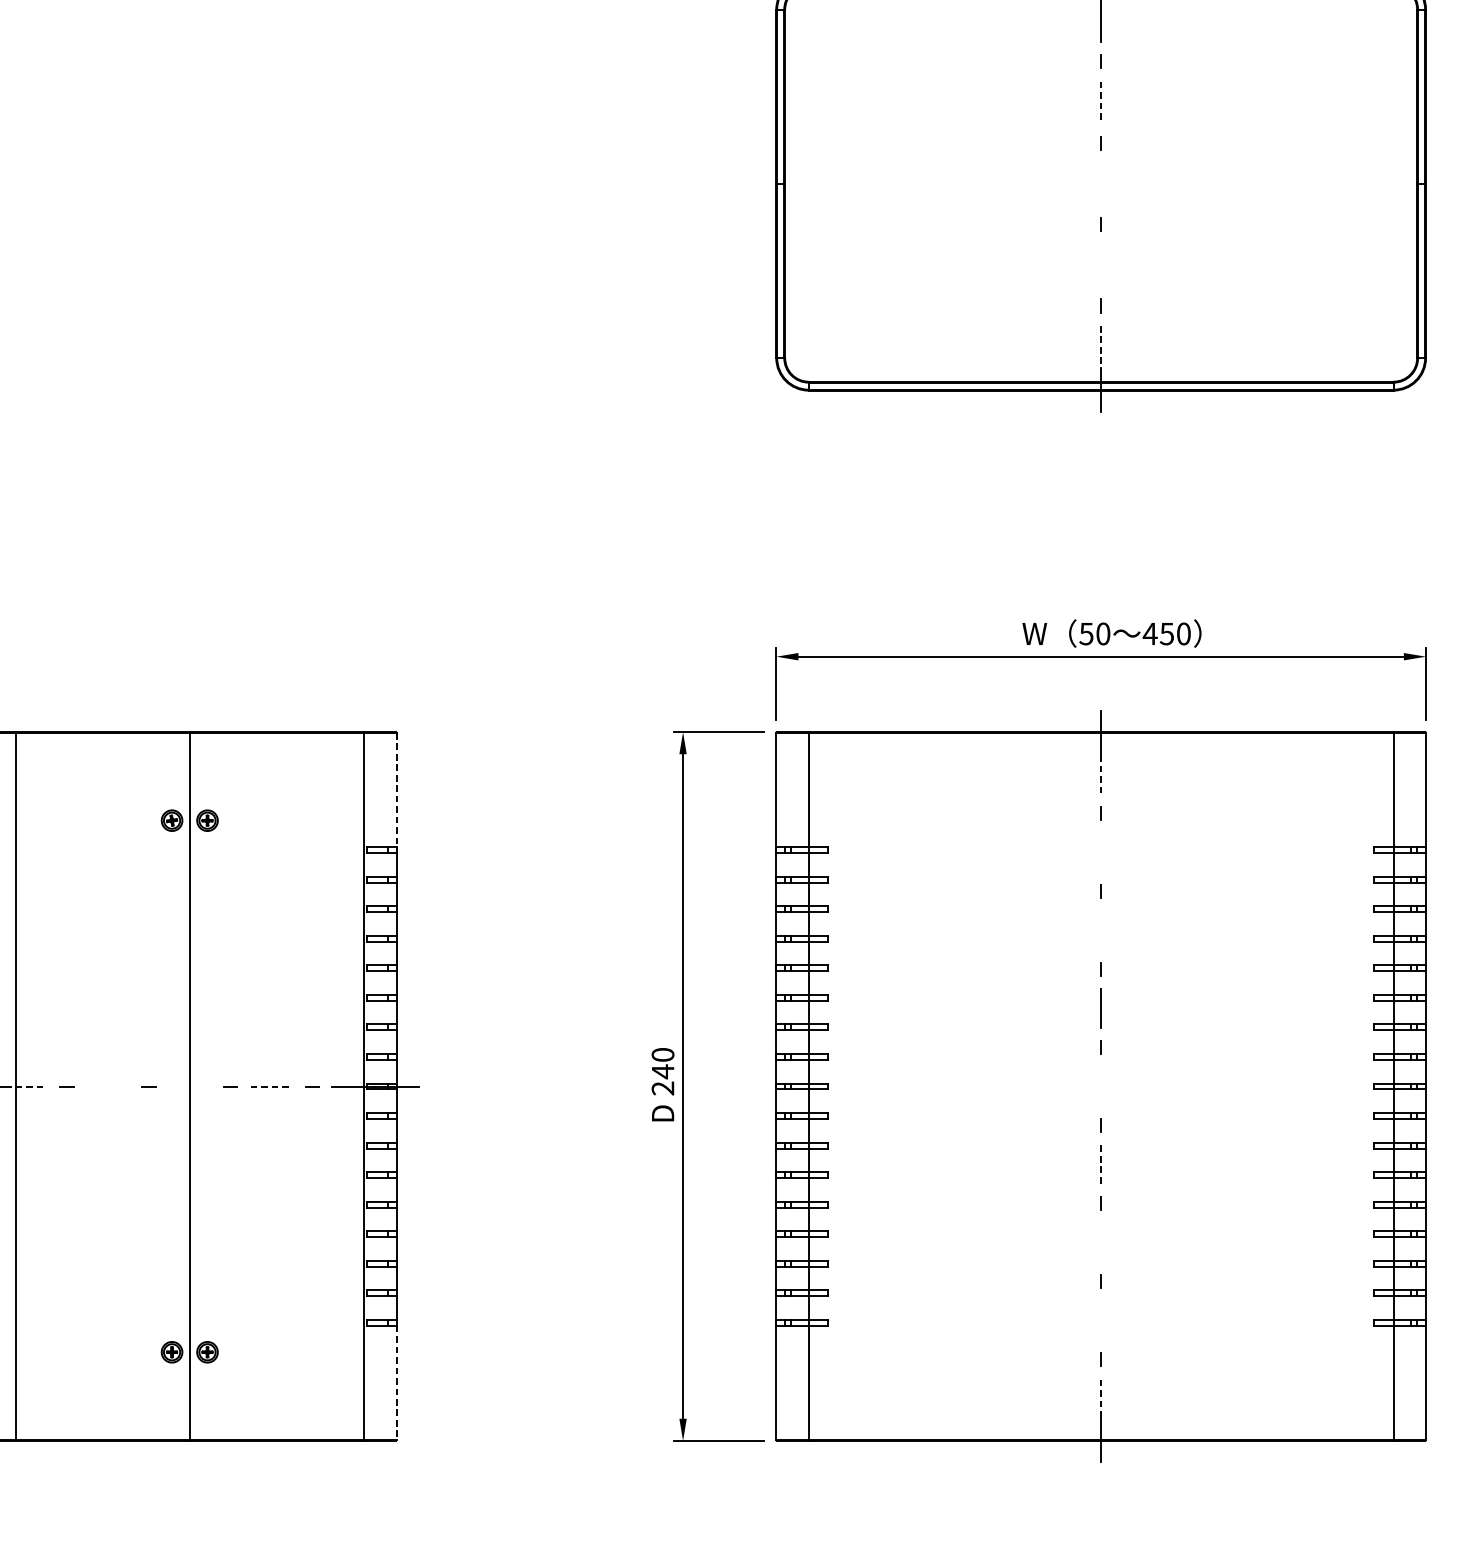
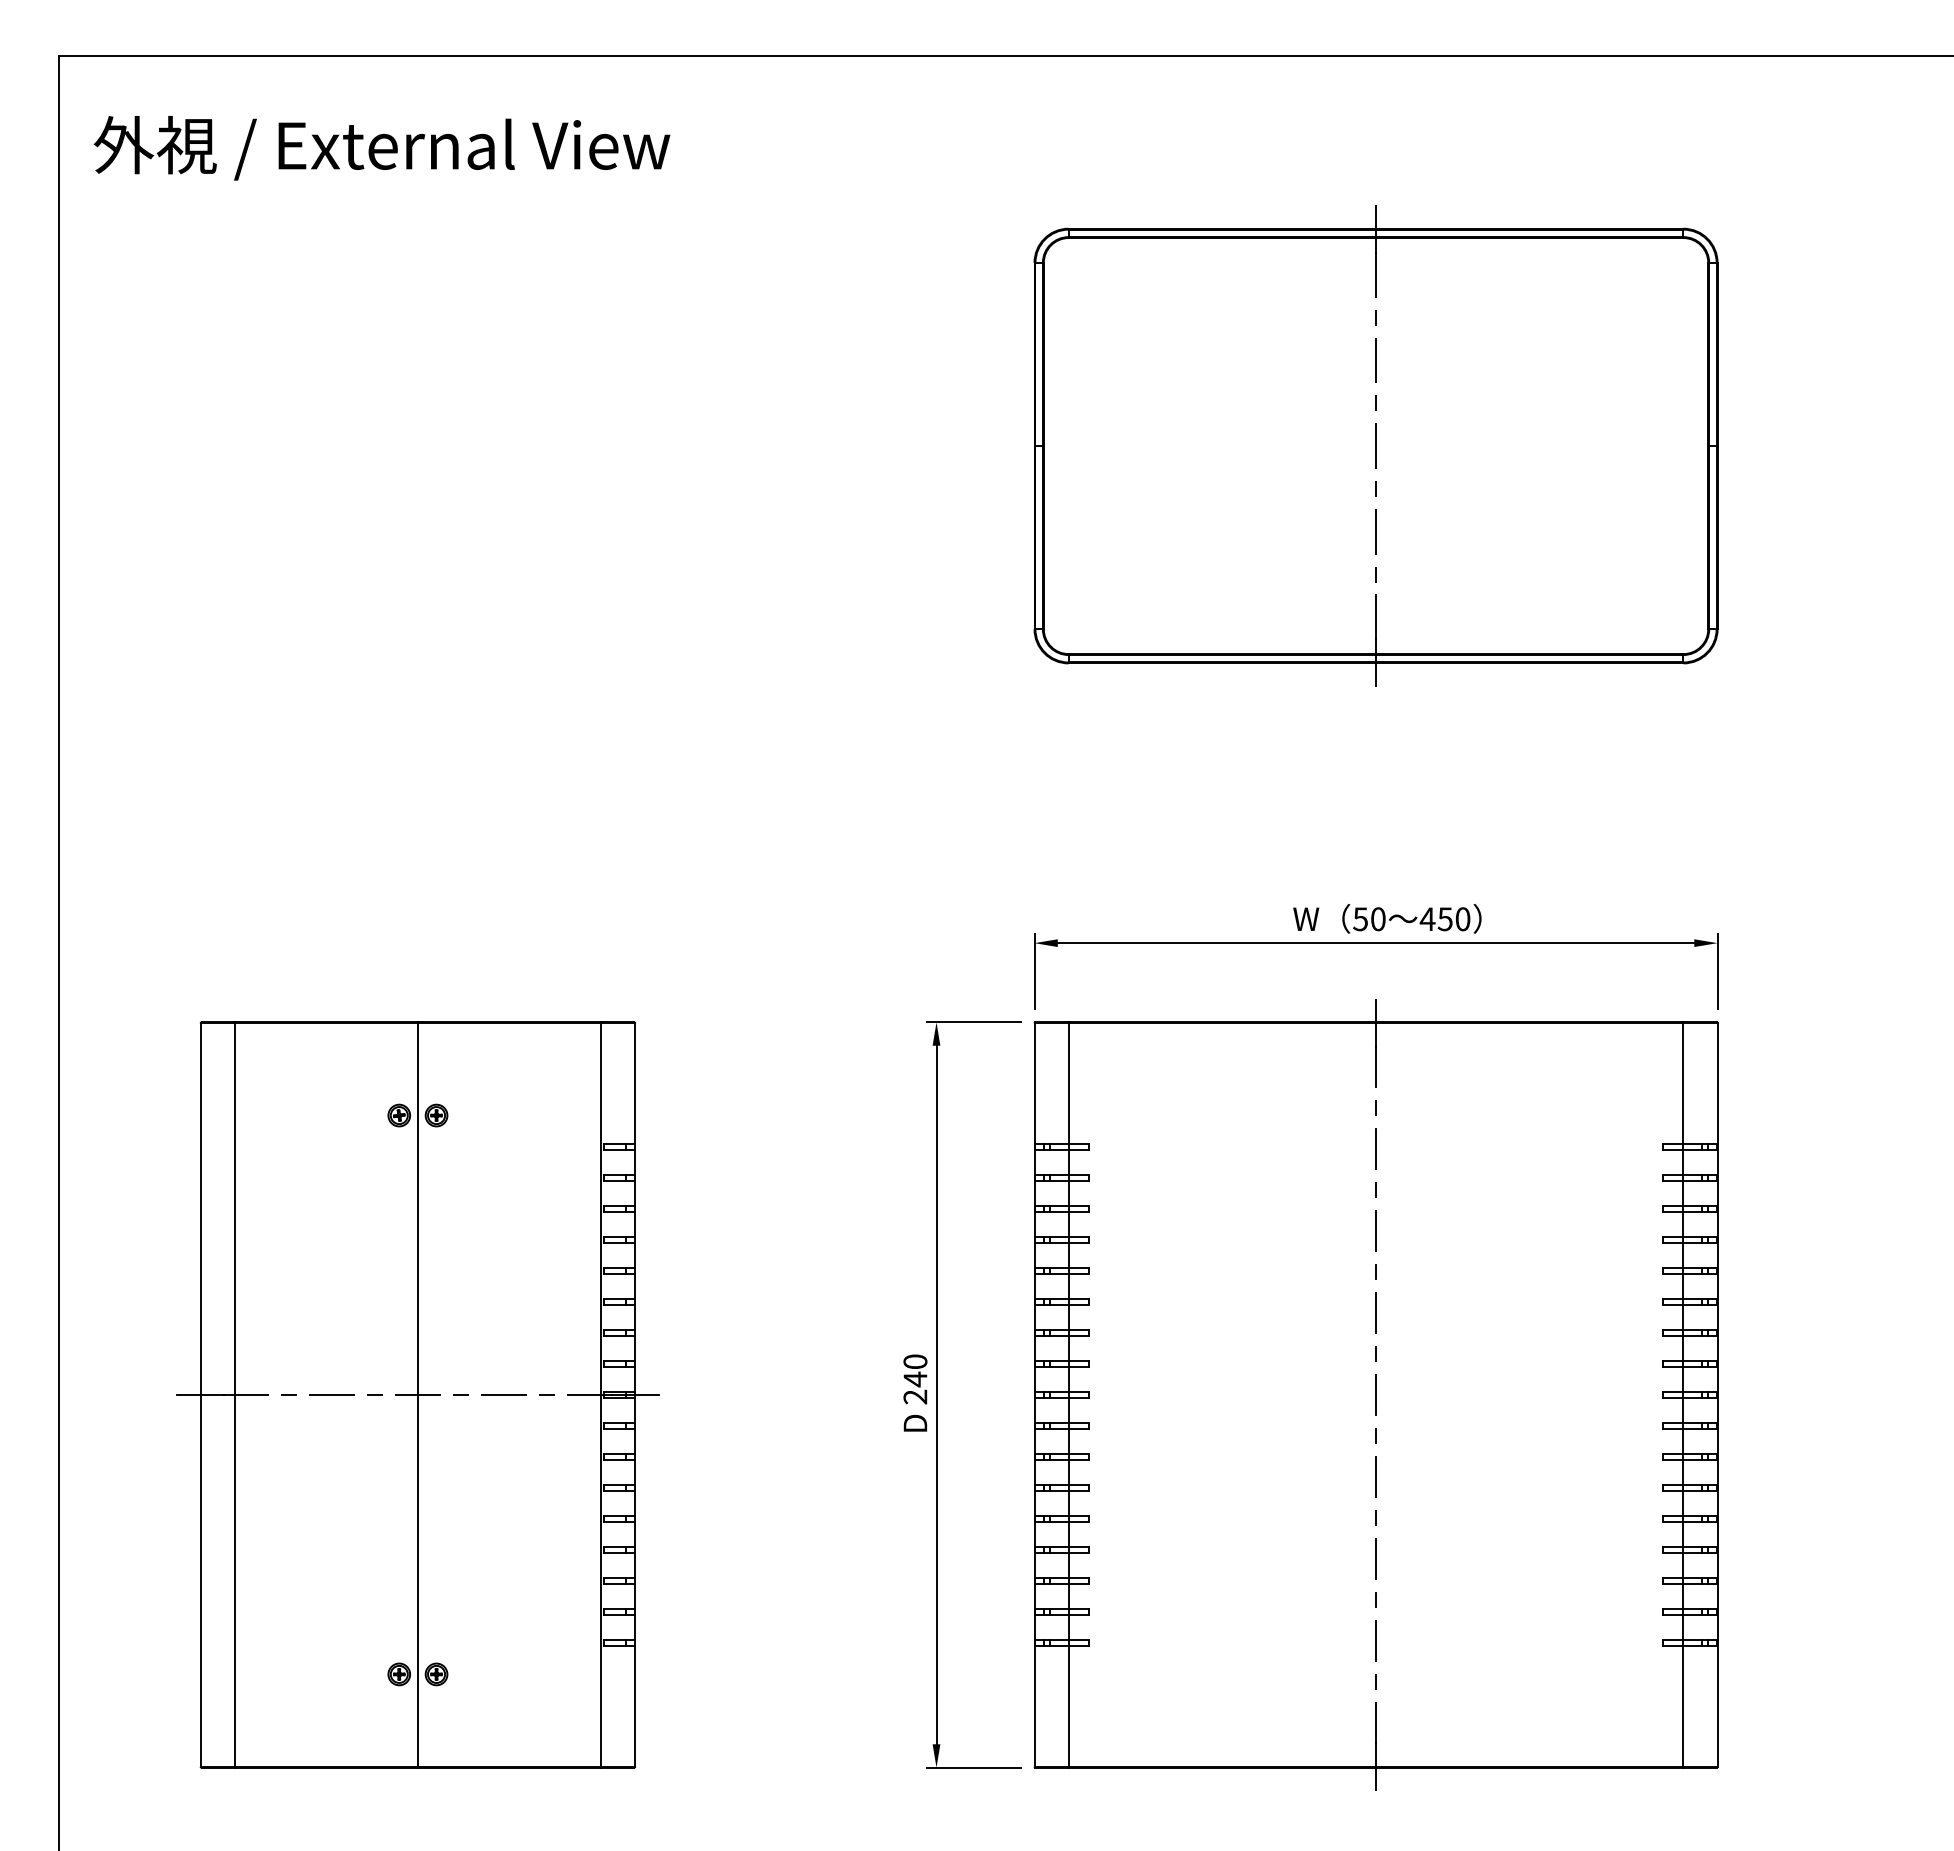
line: (1101, 102) -> (1376, 360), dashed -> solid
line: (1101, 183) -> (1376, 445), added
line: (1101, 265) -> (1376, 531), added
line: (1101, 346) -> (1376, 617), dashed -> solid
line: (1101, 774) -> (1376, 1067), dashed -> solid
line: (396, 790) -> (635, 1083), dashed -> solid
line: (1101, 852) -> (1376, 1148), added
line: (1101, 930) -> (1376, 1230), added
line: (26, 1086) -> (246, 1395), dashed -> solid
line: (107, 1086) -> (331, 1395), added
line: (189, 1086) -> (417, 1395), added
line: (272, 1086) -> (504, 1395), dashed -> solid
line: (1101, 1086) -> (1376, 1394), added
line: (1101, 1164) -> (1376, 1477), dashed -> solid
line: (1101, 1242) -> (1376, 1559), added
line: (1101, 1320) -> (1376, 1641), added
line: (396, 1383) -> (635, 1707), dashed -> solid
line: (1101, 1398) -> (1376, 1723), dashed -> solid

